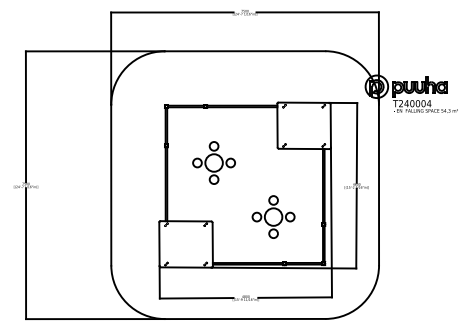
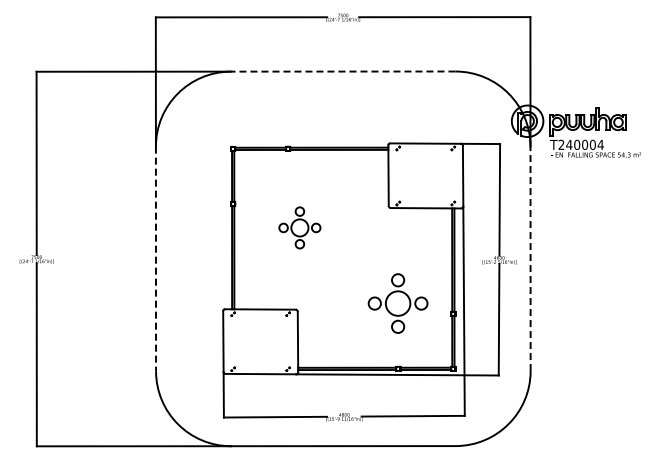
line: (244, 51) -> (342, 71), solid -> dashed
part: (213, 162) -> (299, 227), size x0.7
line: (378, 184) -> (530, 258), solid -> dashed
line: (110, 185) -> (155, 259), solid -> dashed
part: (273, 217) -> (397, 303), moved

